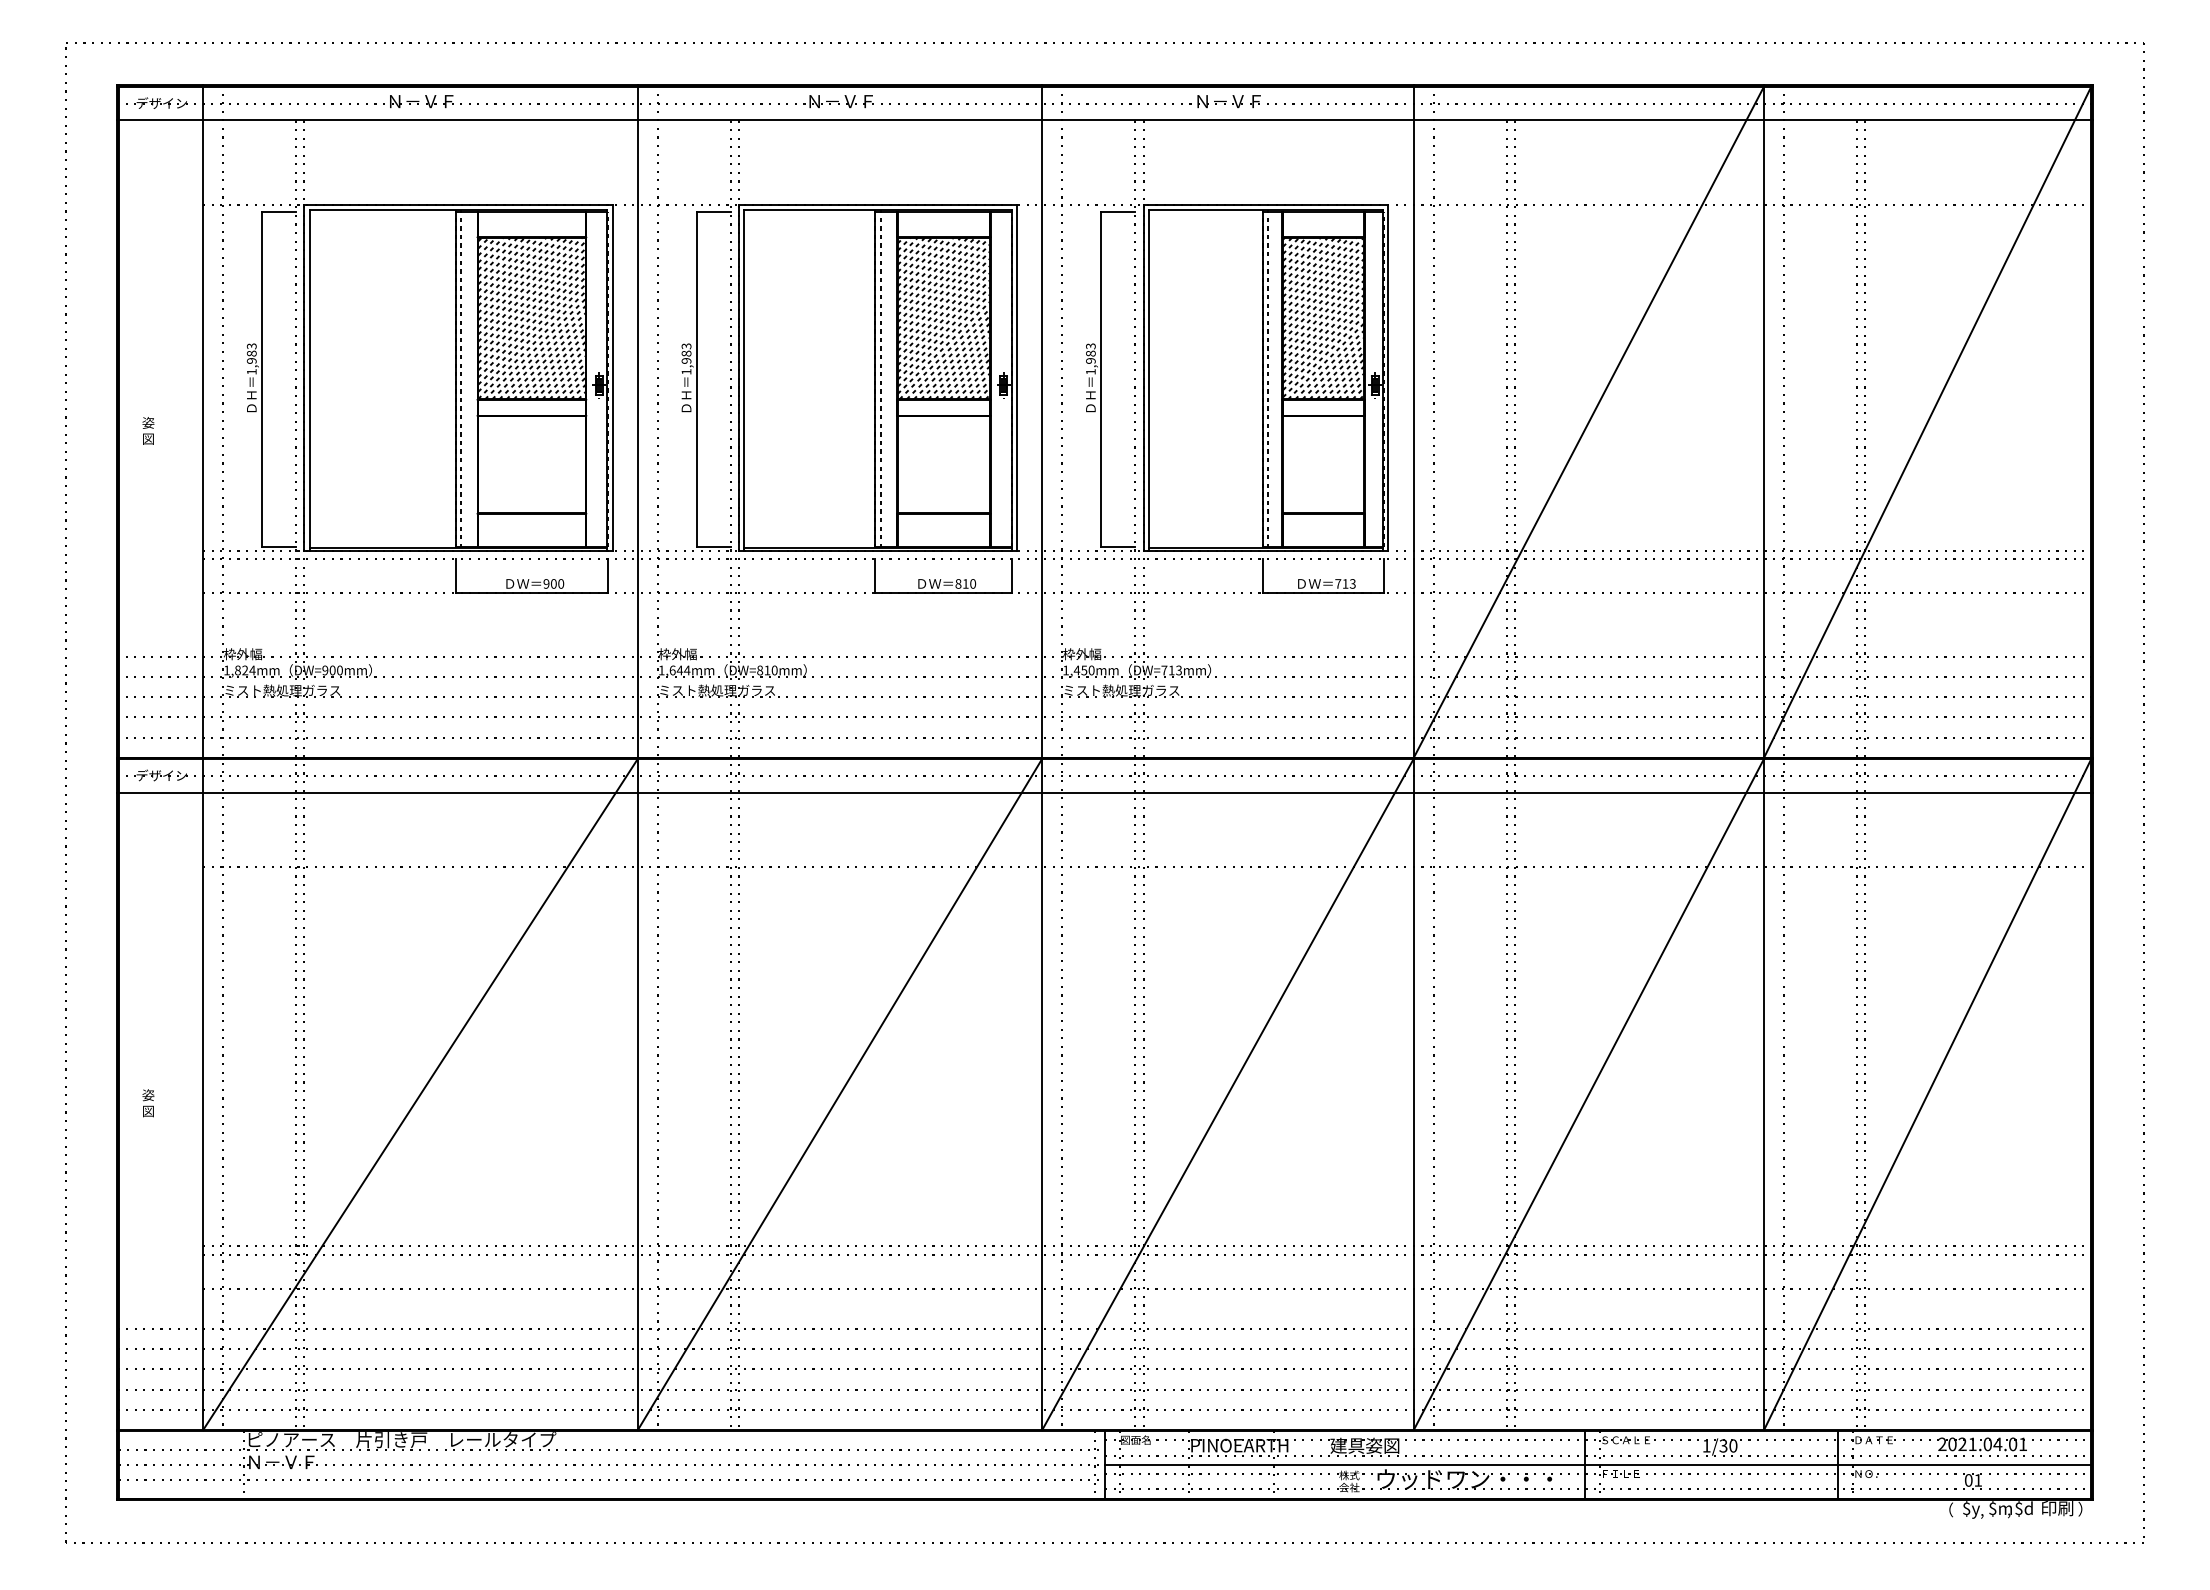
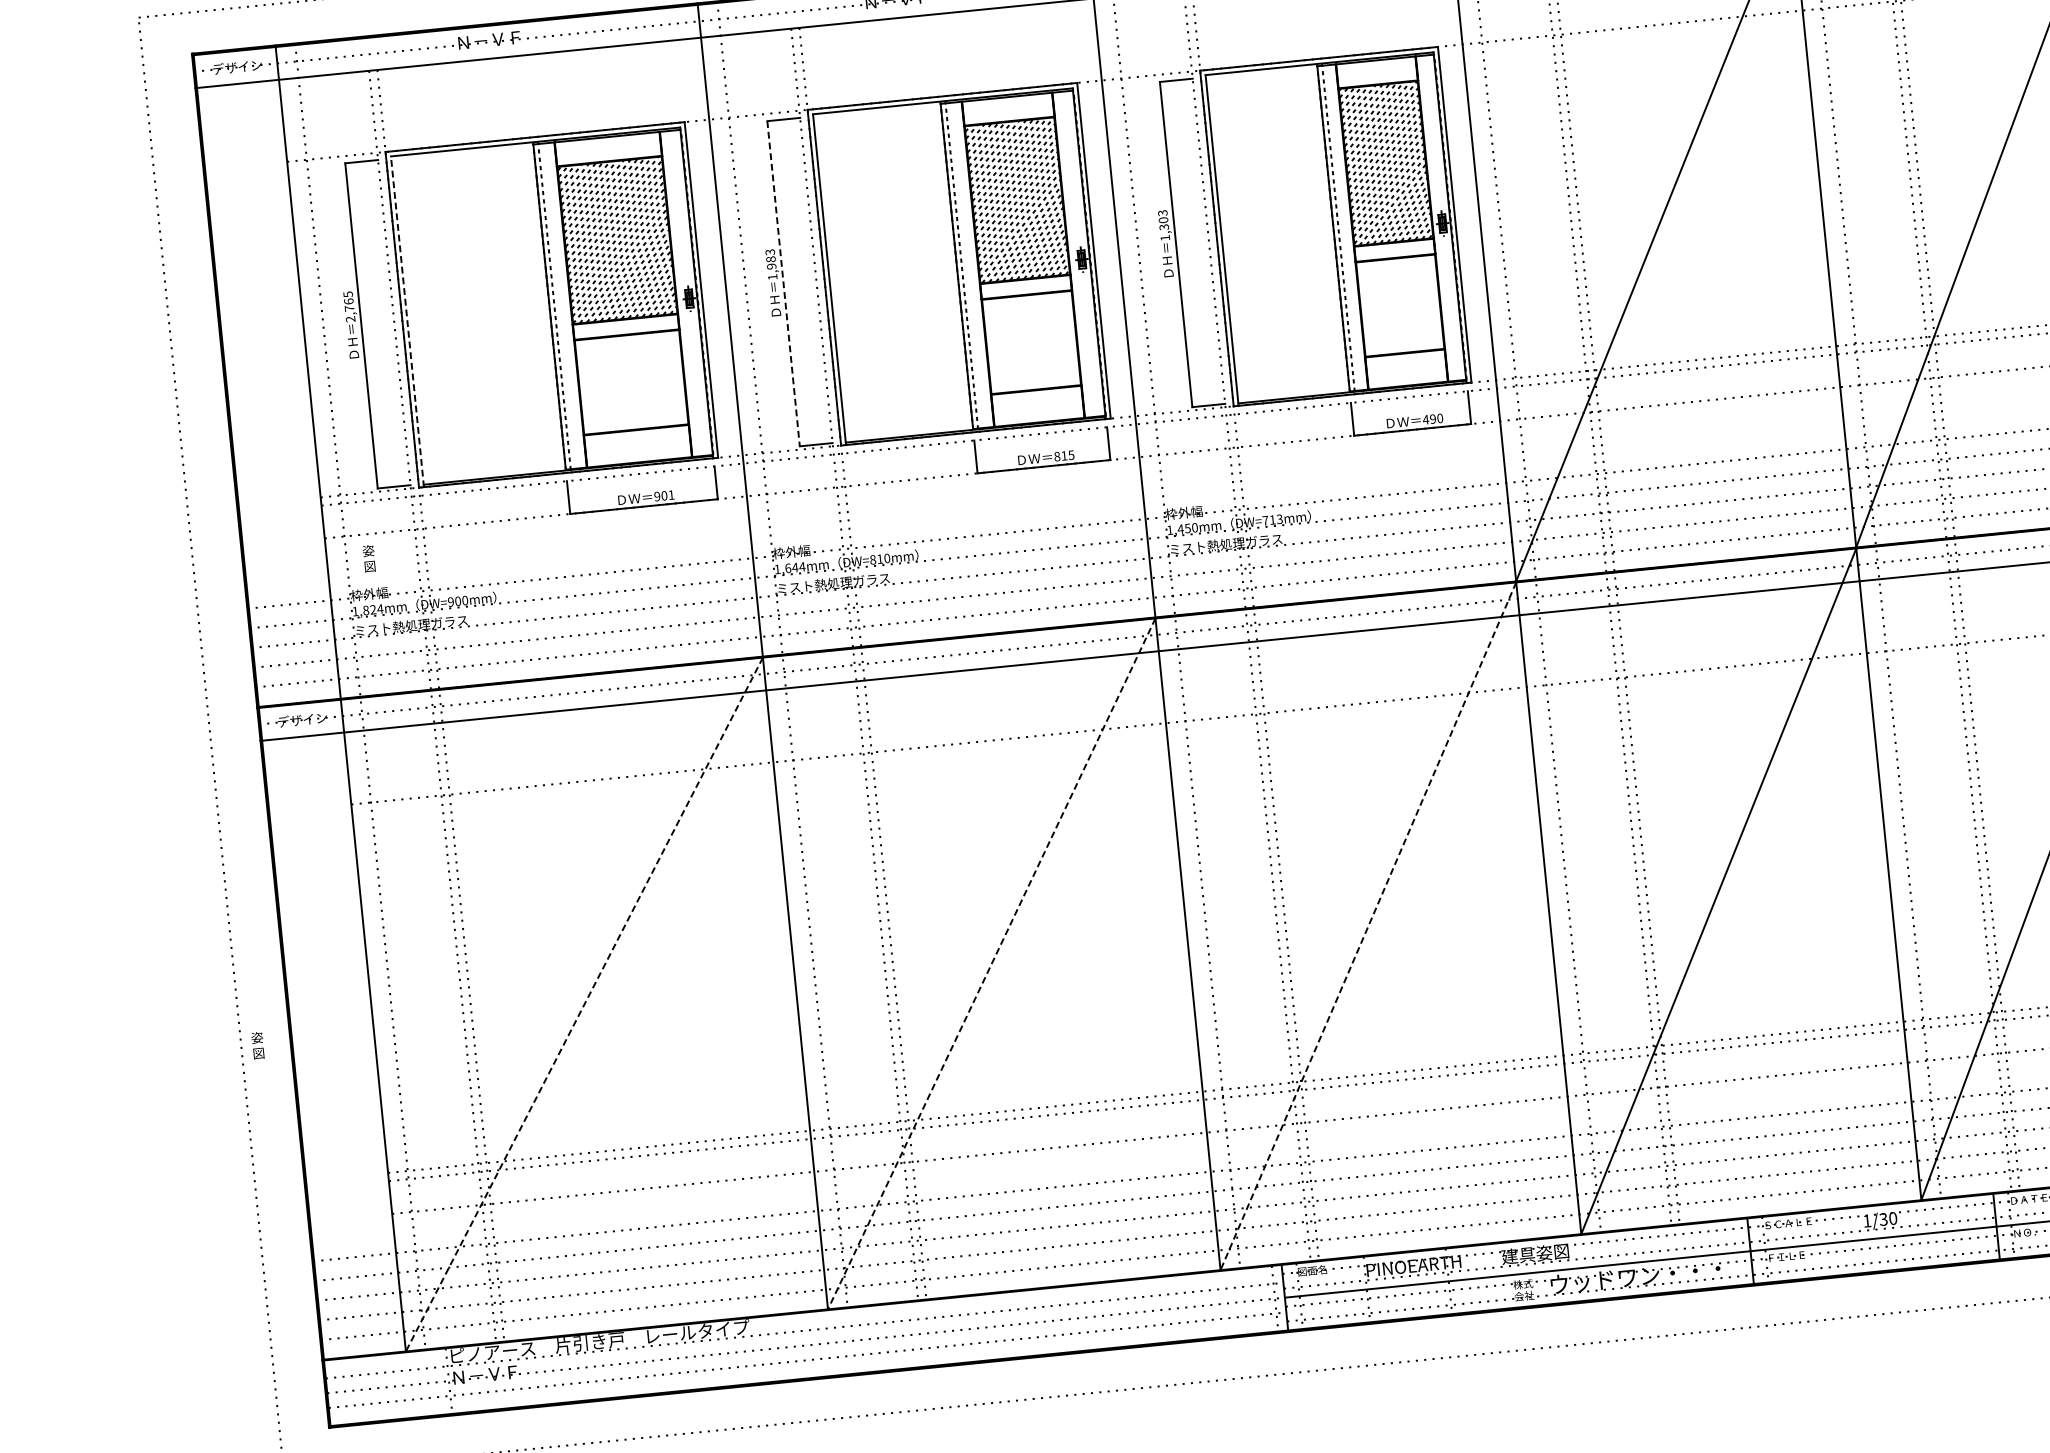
text: (1090, 356) -> (1163, 223), 1,983 -> 1,303
text: (251, 358) -> (349, 306), 1,983 -> 2,765
line: (309, 379) -> (407, 321), solid -> dashed
line: (696, 380) -> (783, 284), solid -> dashed
text: (148, 430) -> (369, 558), moved
text: (561, 583) -> (671, 494), 900 -> 901
text: (973, 583) -> (1071, 454), 810 -> 815
text: (1345, 583) -> (1432, 418), 713 -> 490
line: (420, 1094) -> (584, 1004), solid -> dashed
line: (840, 1094) -> (992, 963), solid -> dashed
line: (1227, 1094) -> (1367, 926), solid -> dashed
text: (148, 1103) -> (258, 1045), moved

